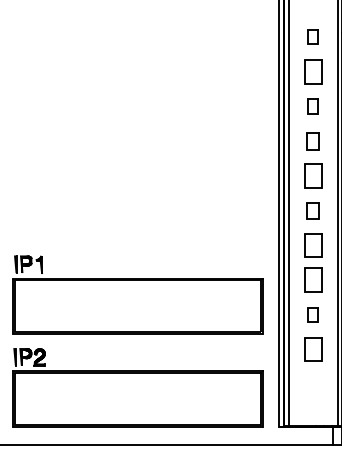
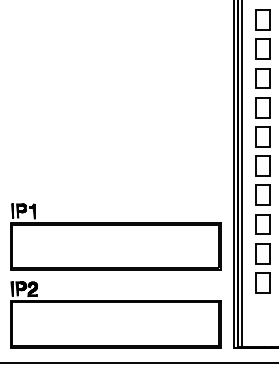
part: (313, 36) -> (263, 19), size x1.67
part: (313, 106) -> (263, 78), size x1.67
part: (313, 141) -> (263, 107), size x1.43
part: (313, 210) -> (263, 165), size x1.43
part: (313, 314) -> (263, 253), size x1.67

